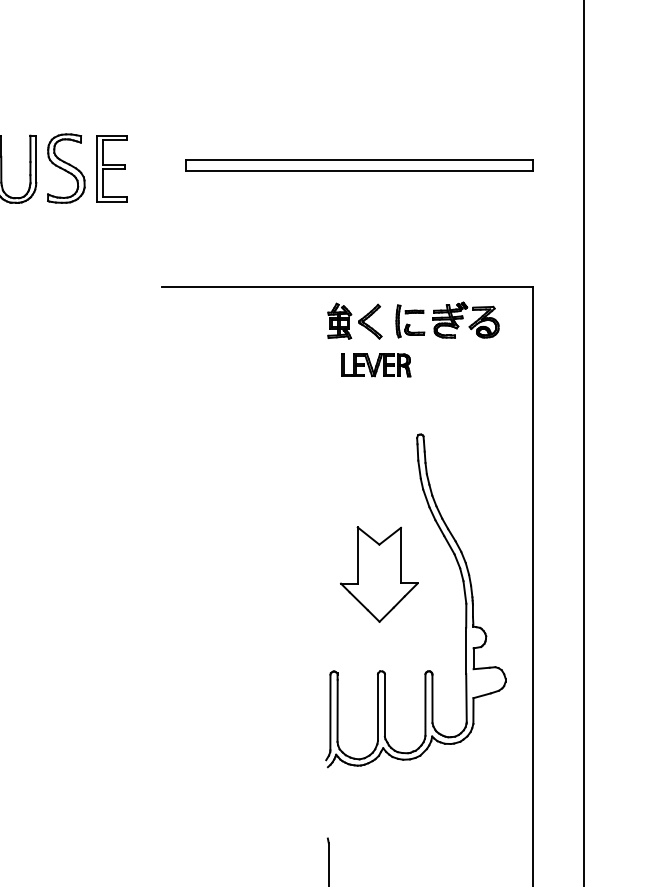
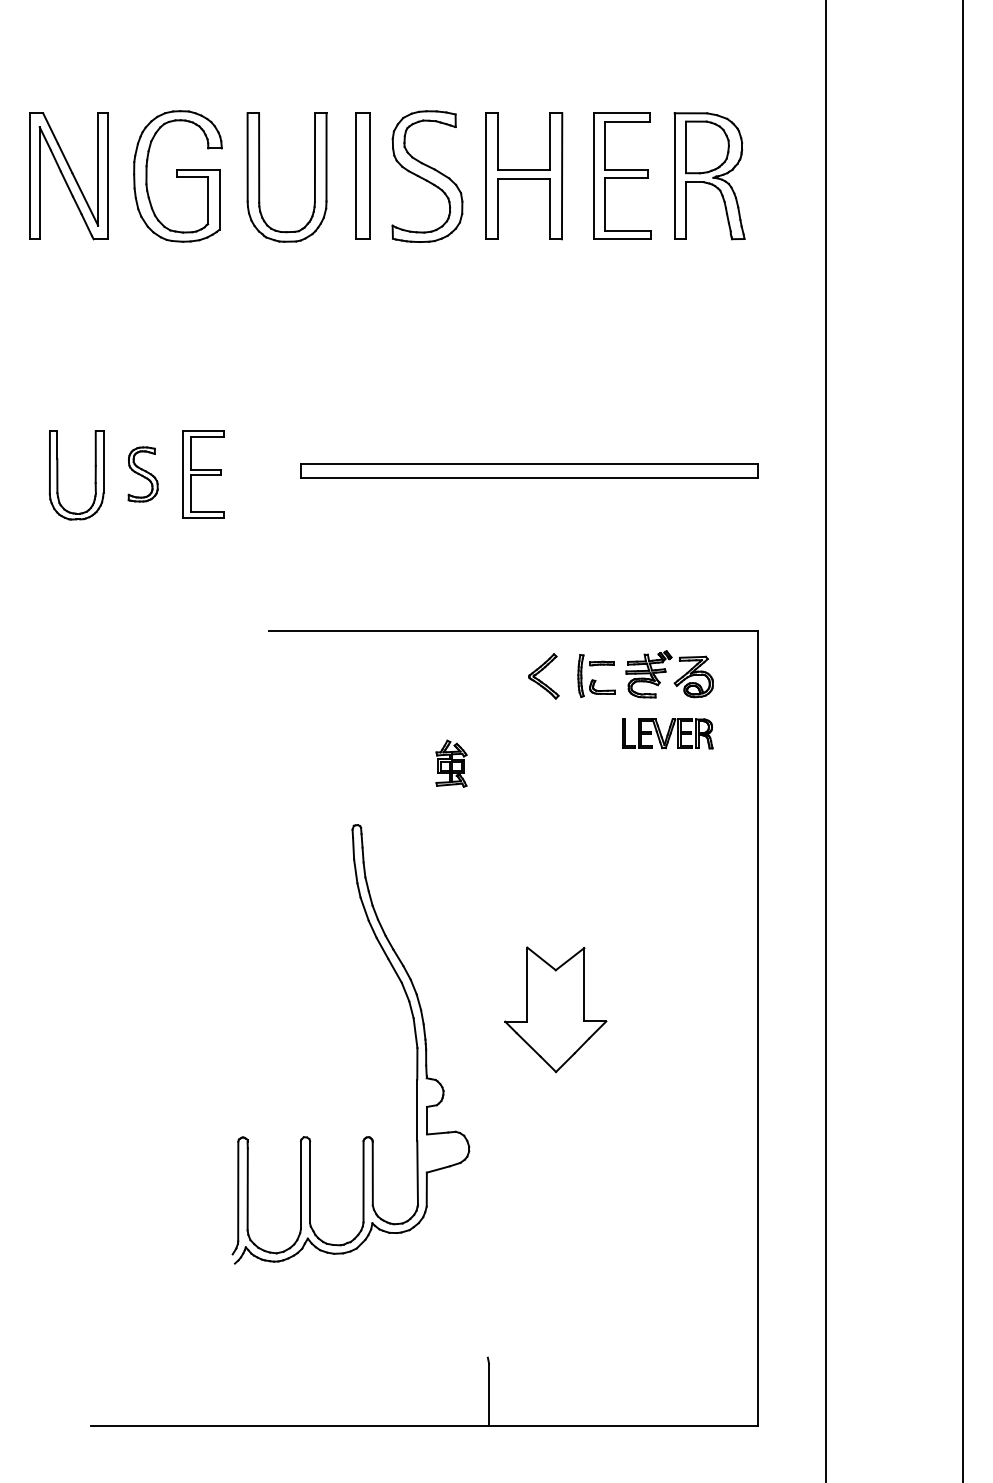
part: (66, 168) -> (143, 474), size x0.6
part: (339, 321) -> (451, 763), moved
part: (376, 365) -> (667, 733), moved
part: (464, 594) -> (414, 1035), moved

